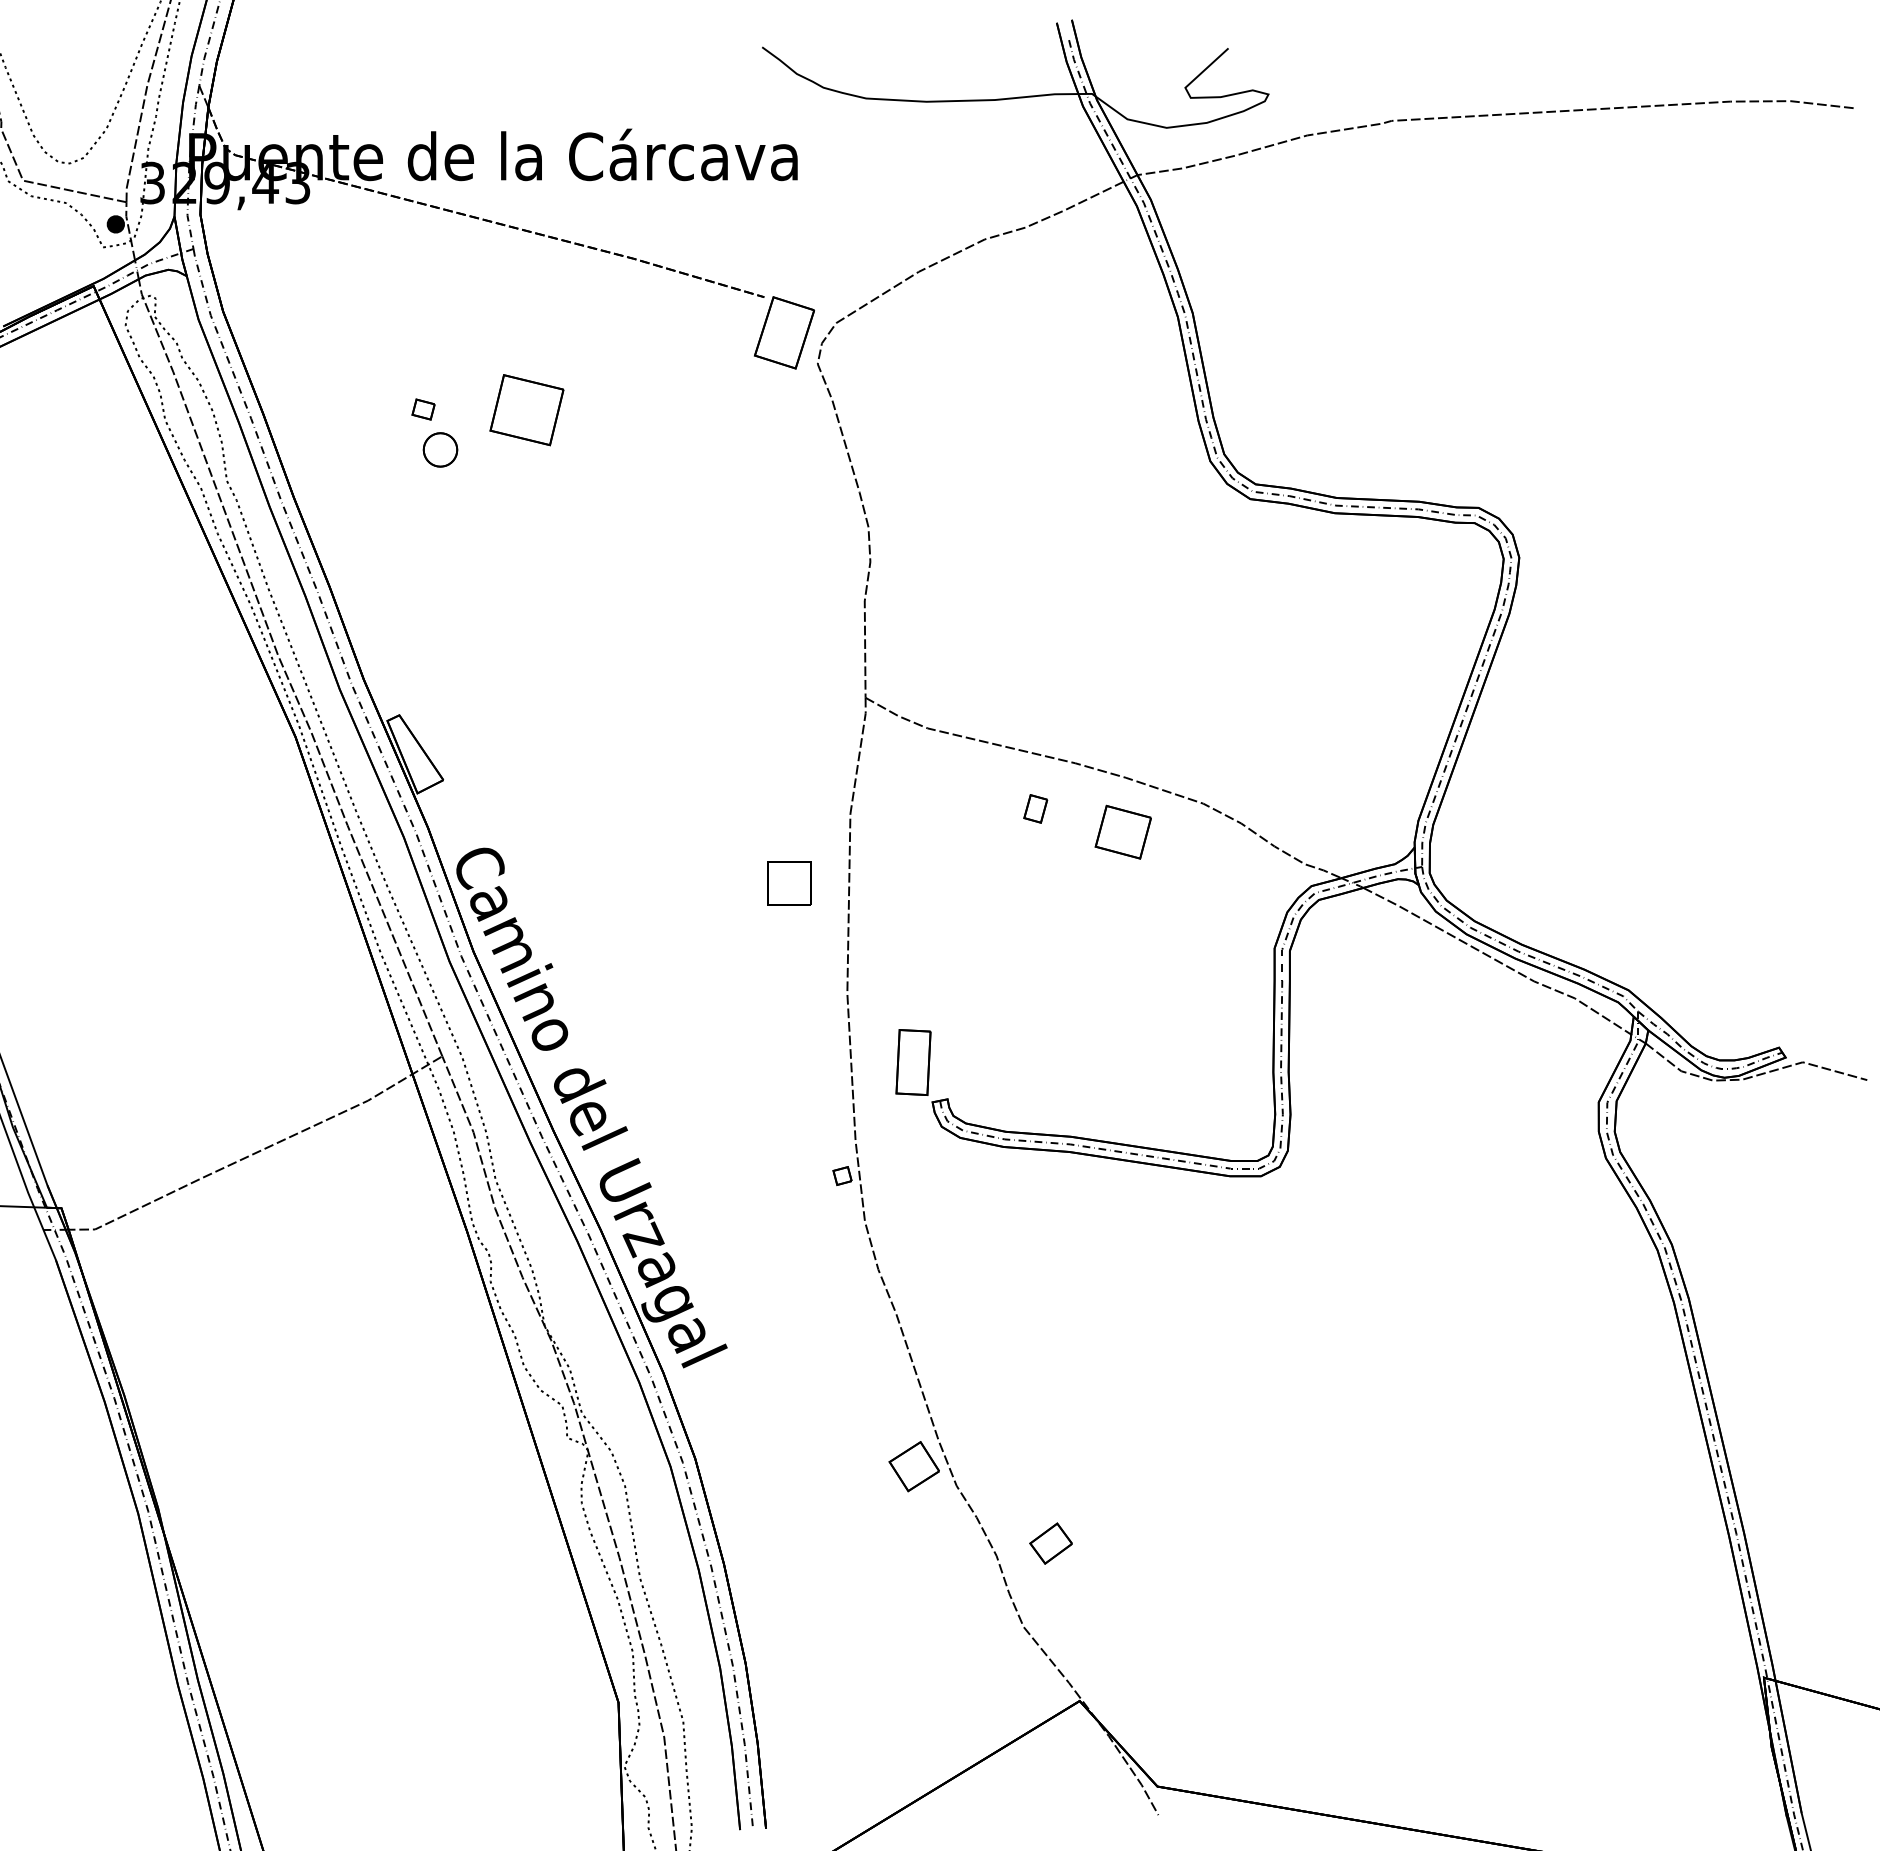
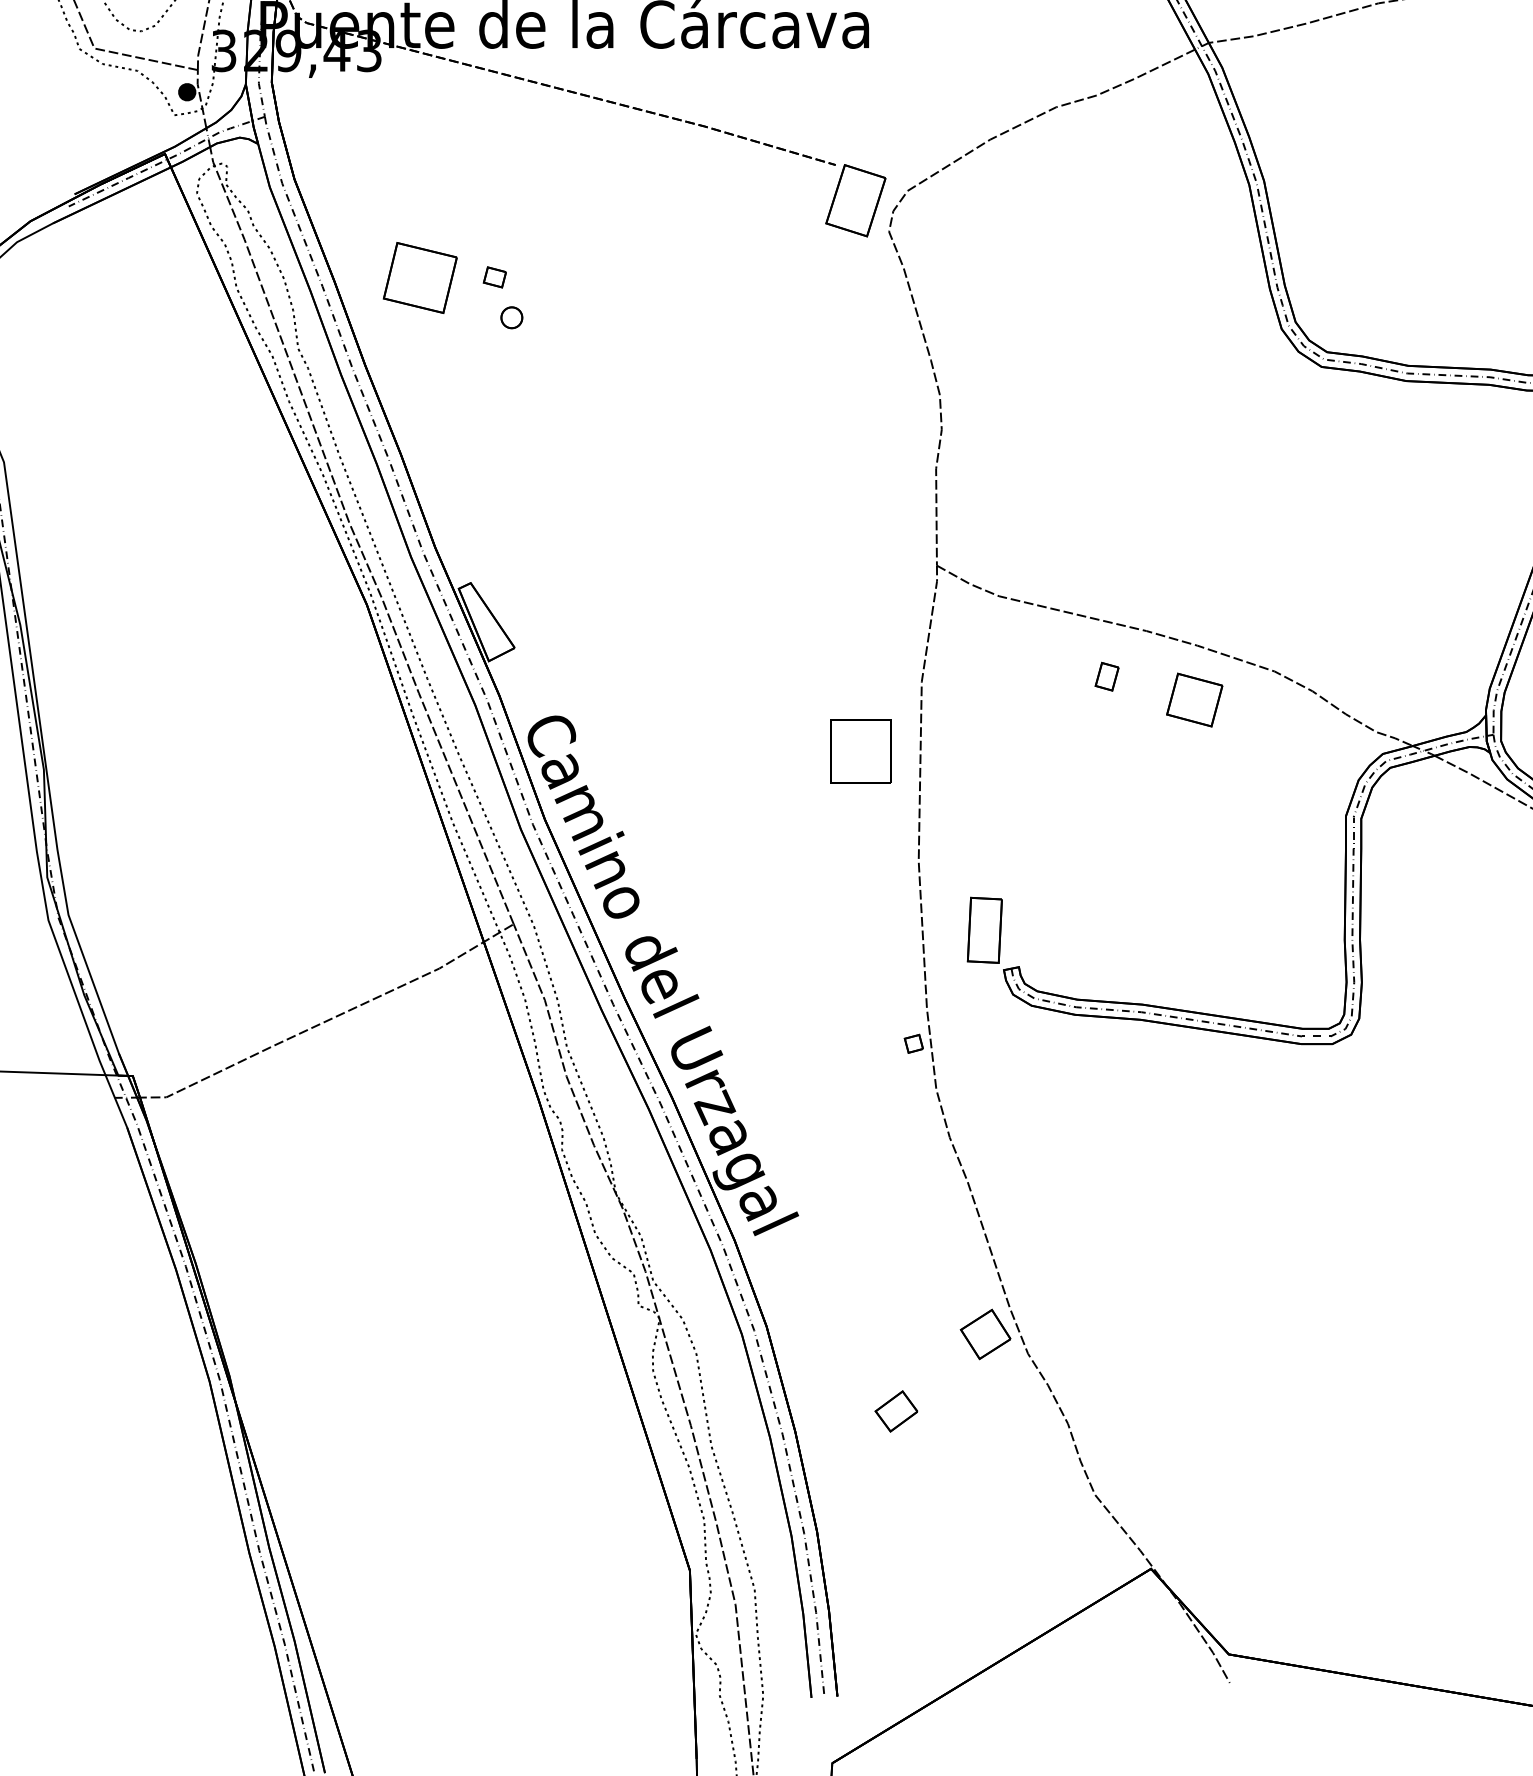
part: (526, 410) -> (419, 278), moved
part: (440, 449) -> (511, 317), size x0.62
part: (789, 883) -> (860, 751), size x1.43
part: (1050, 1543) -> (895, 1411), moved

